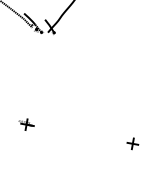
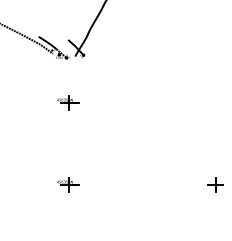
part: (37, 65) -> (68, 102), added

